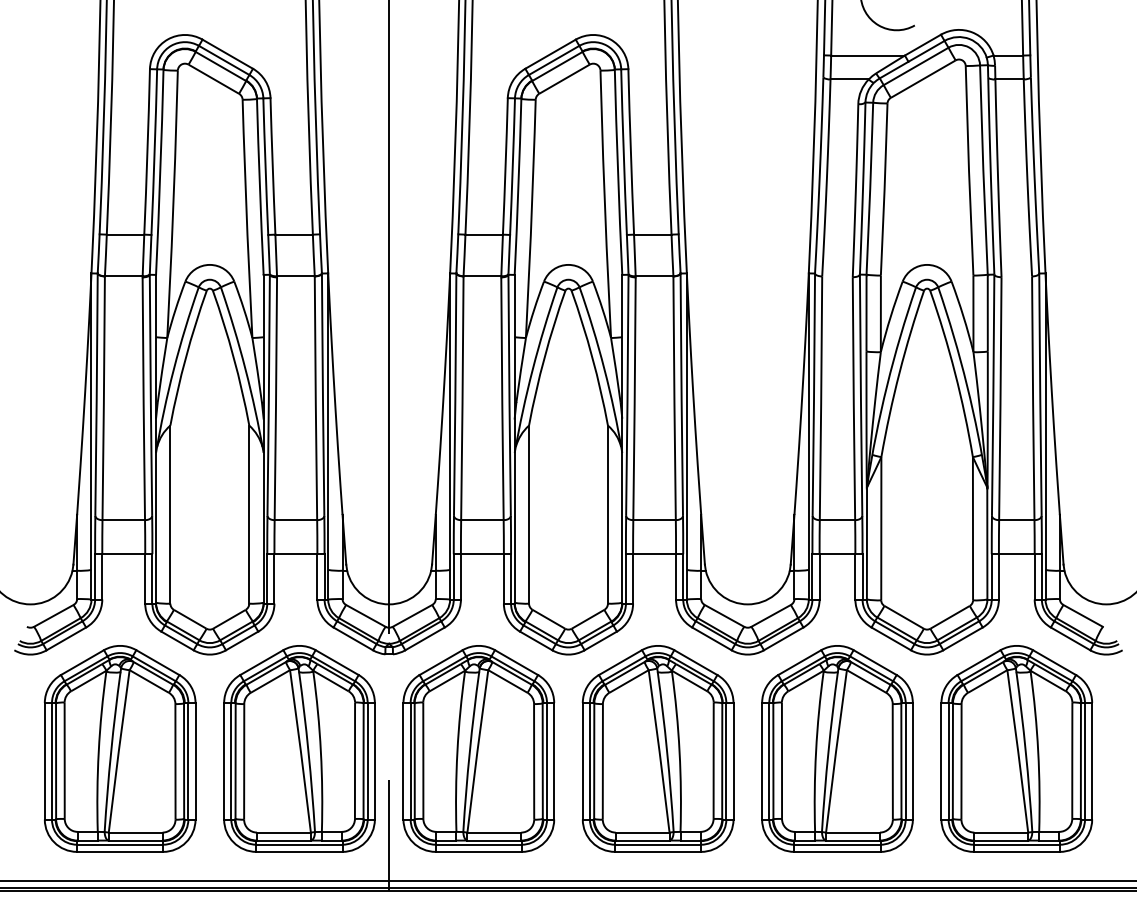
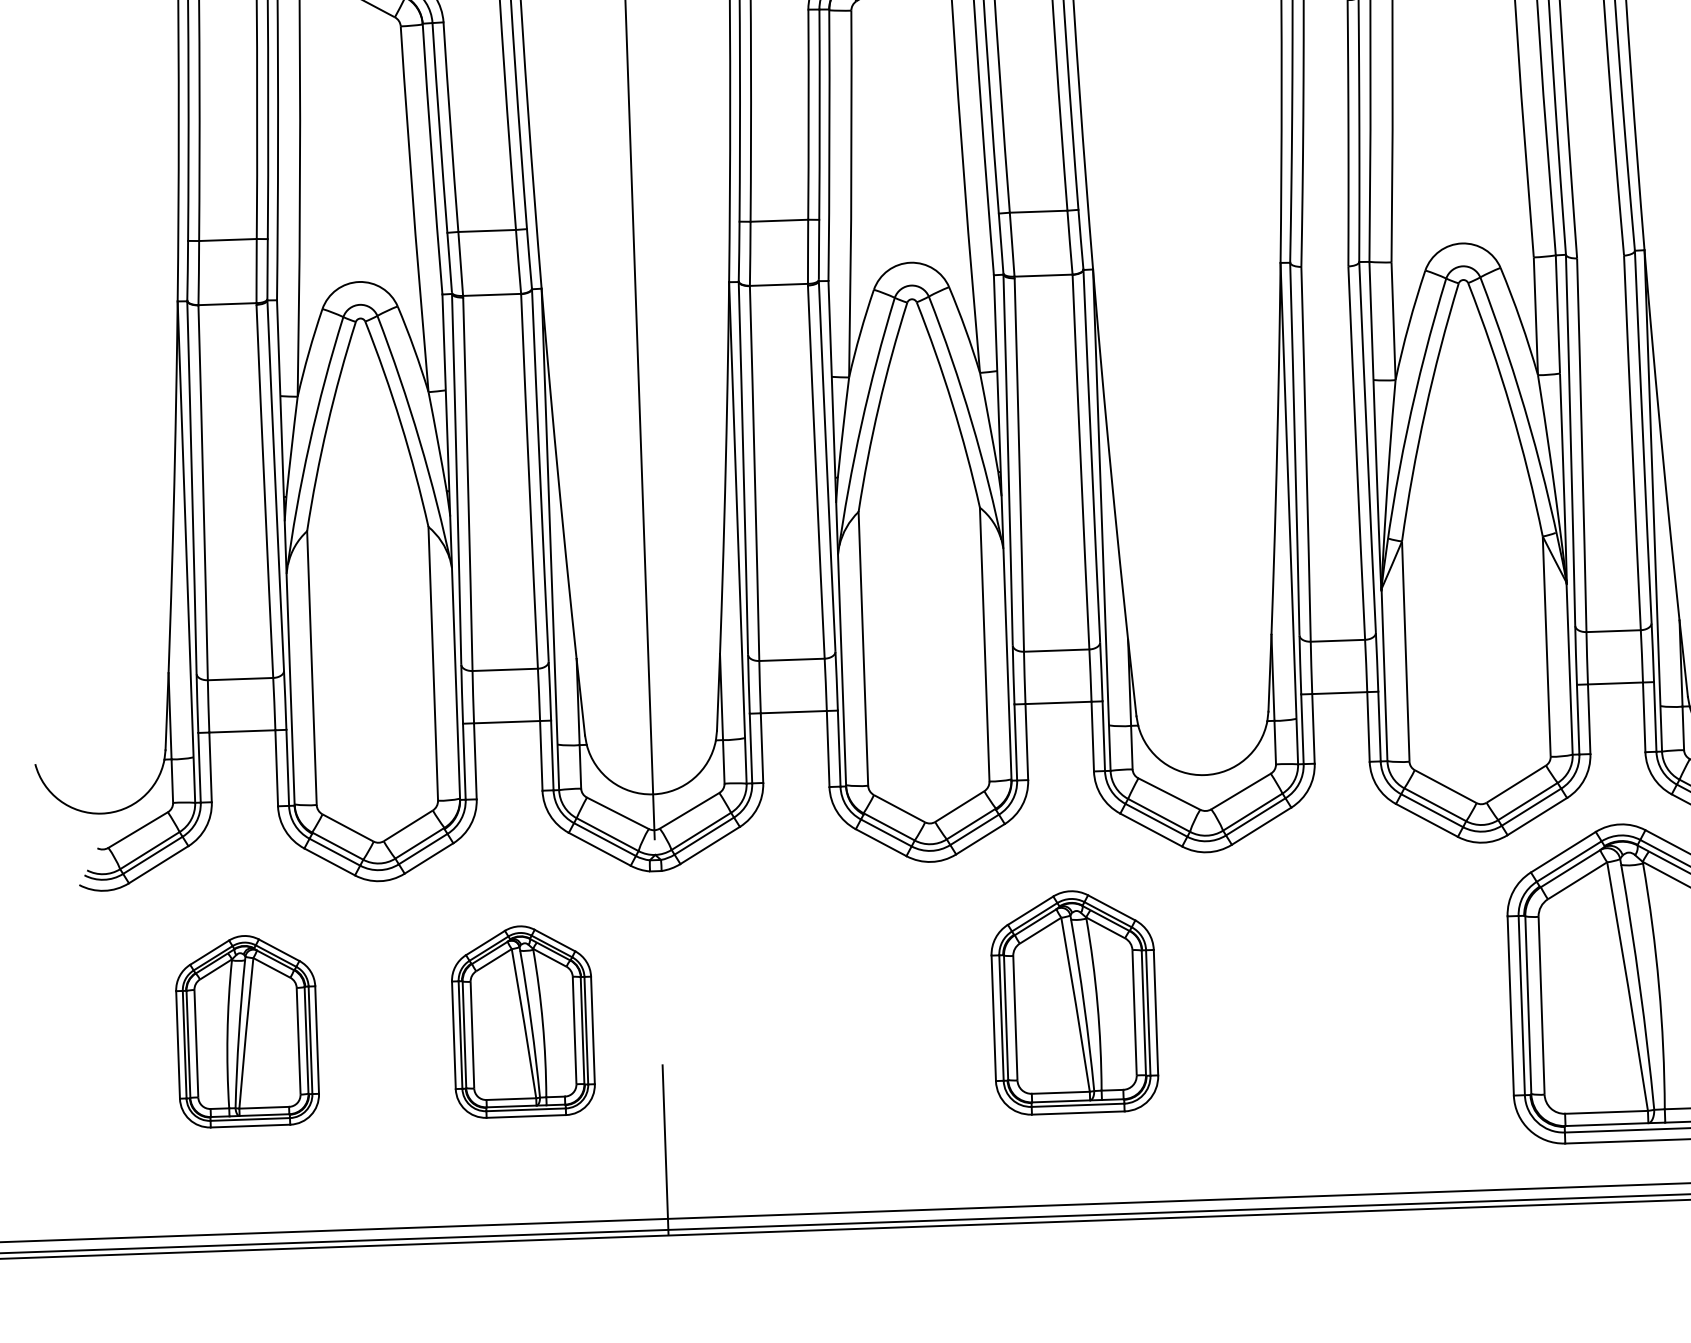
part: (119, 748) -> (246, 1030), size x0.6
part: (299, 748) -> (523, 1020), size x0.6
part: (478, 748) -> (798, 1011), removed
part: (657, 748) -> (1073, 1001), size x0.7
part: (837, 748) -> (1350, 991), removed

